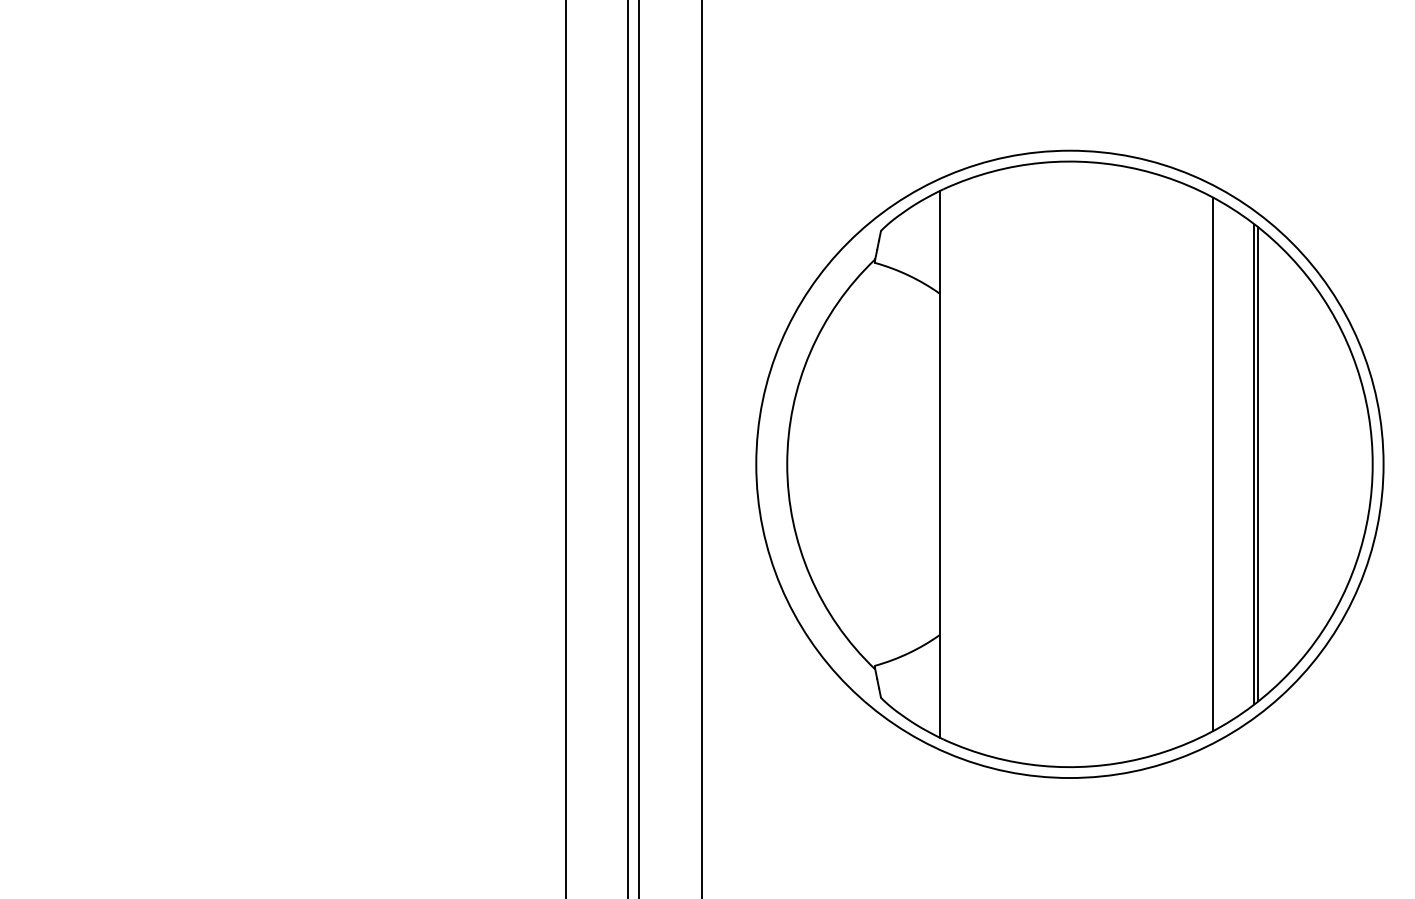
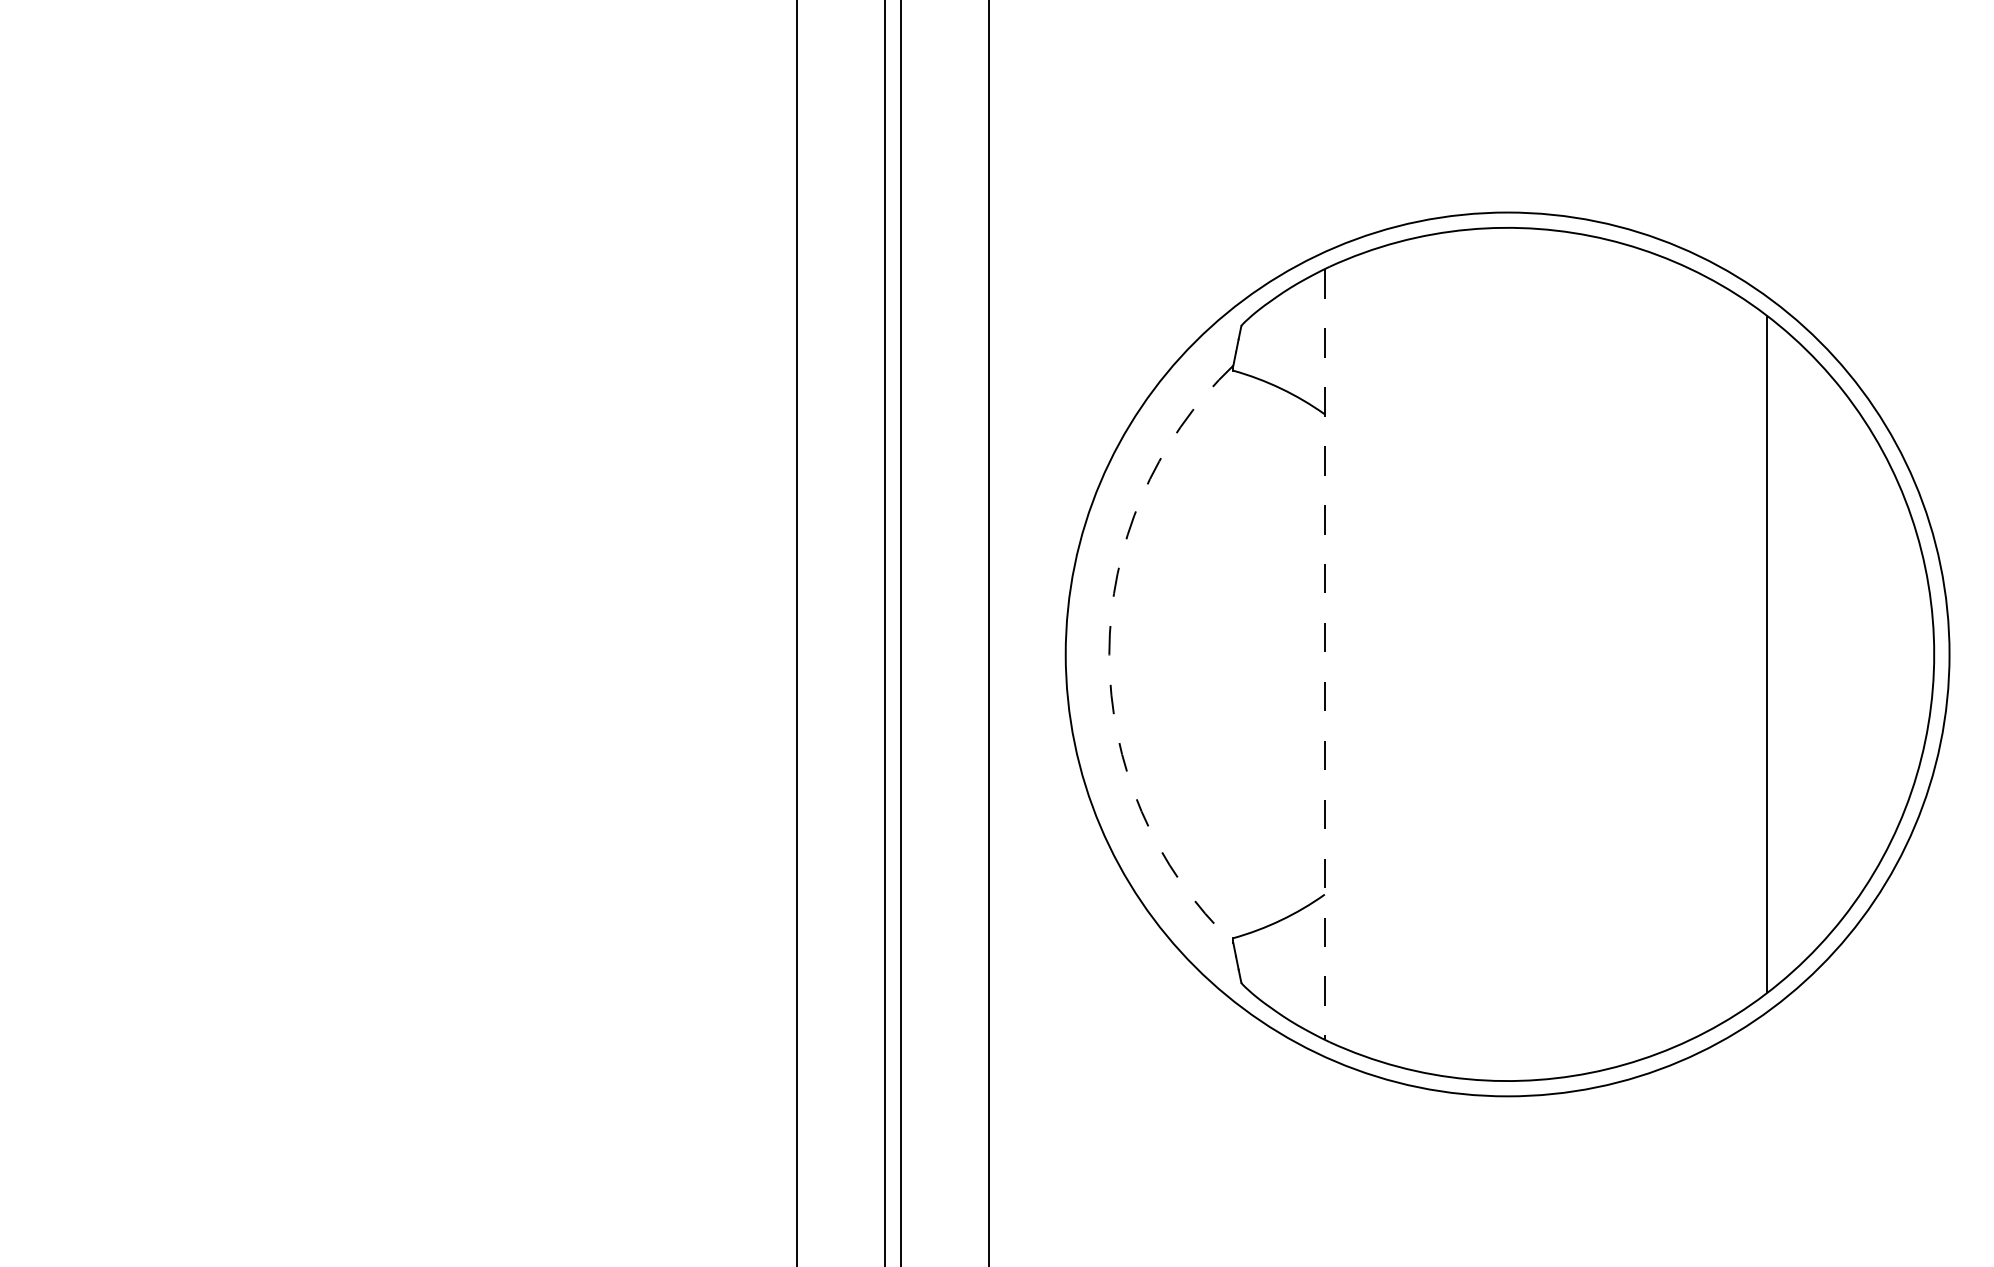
arc: (787, 464) -> (1109, 654), solid -> dashed
line: (940, 464) -> (1325, 654), solid -> dashed
line: (1212, 464) -> (1708, 654), removed
line: (1258, 464) -> (1773, 654), removed

